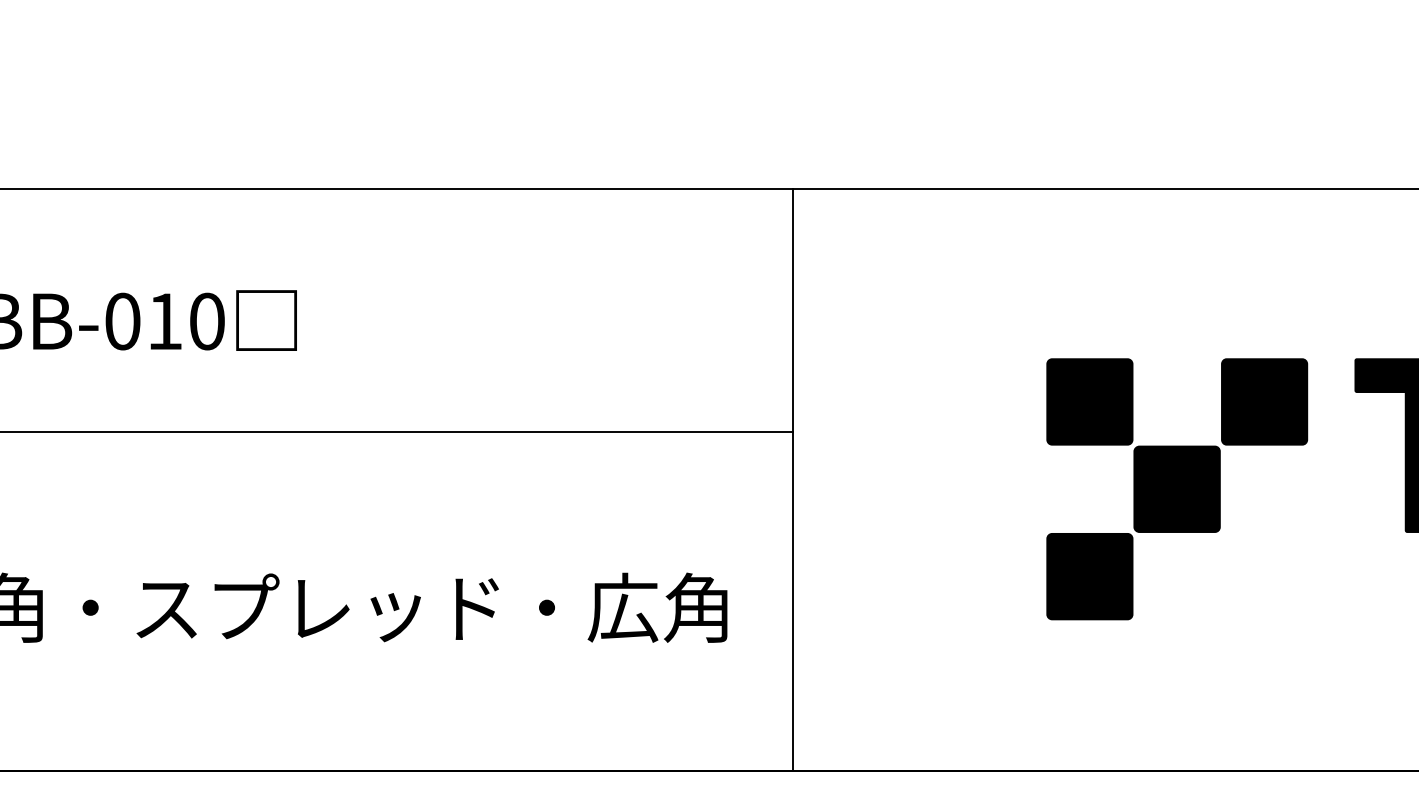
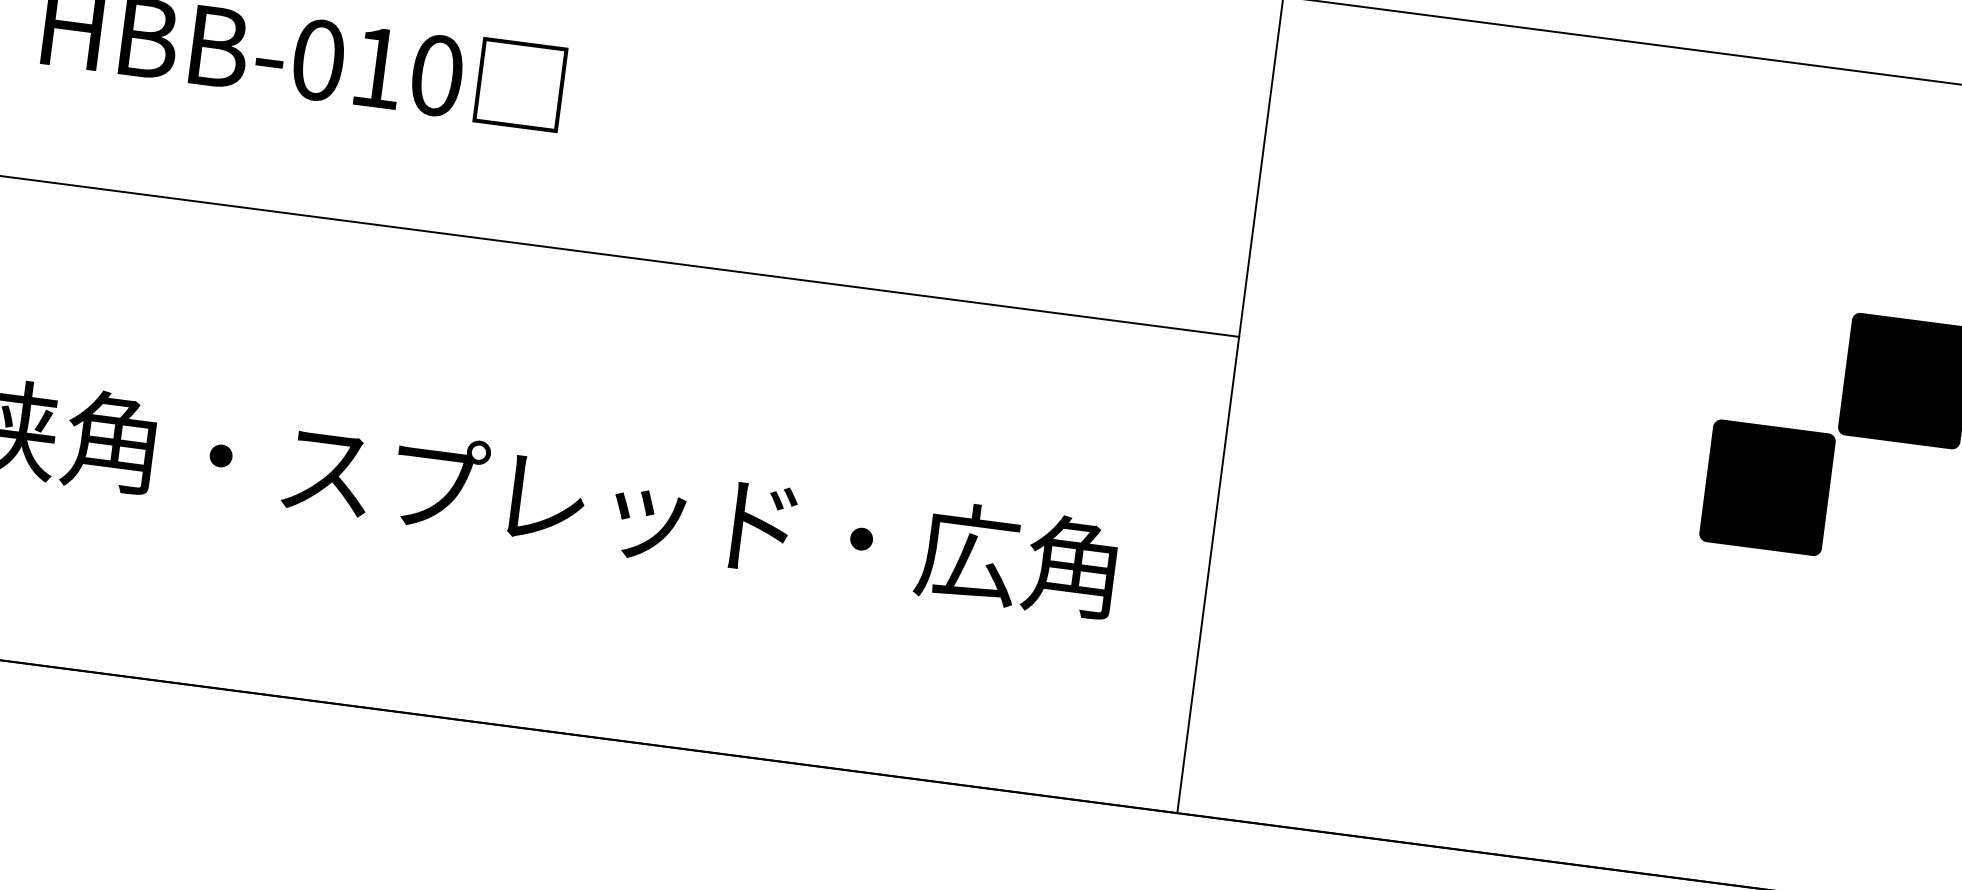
fill: (1089, 401) -> (1660, 348), removed
fill: (1089, 576) -> (1628, 594), removed

